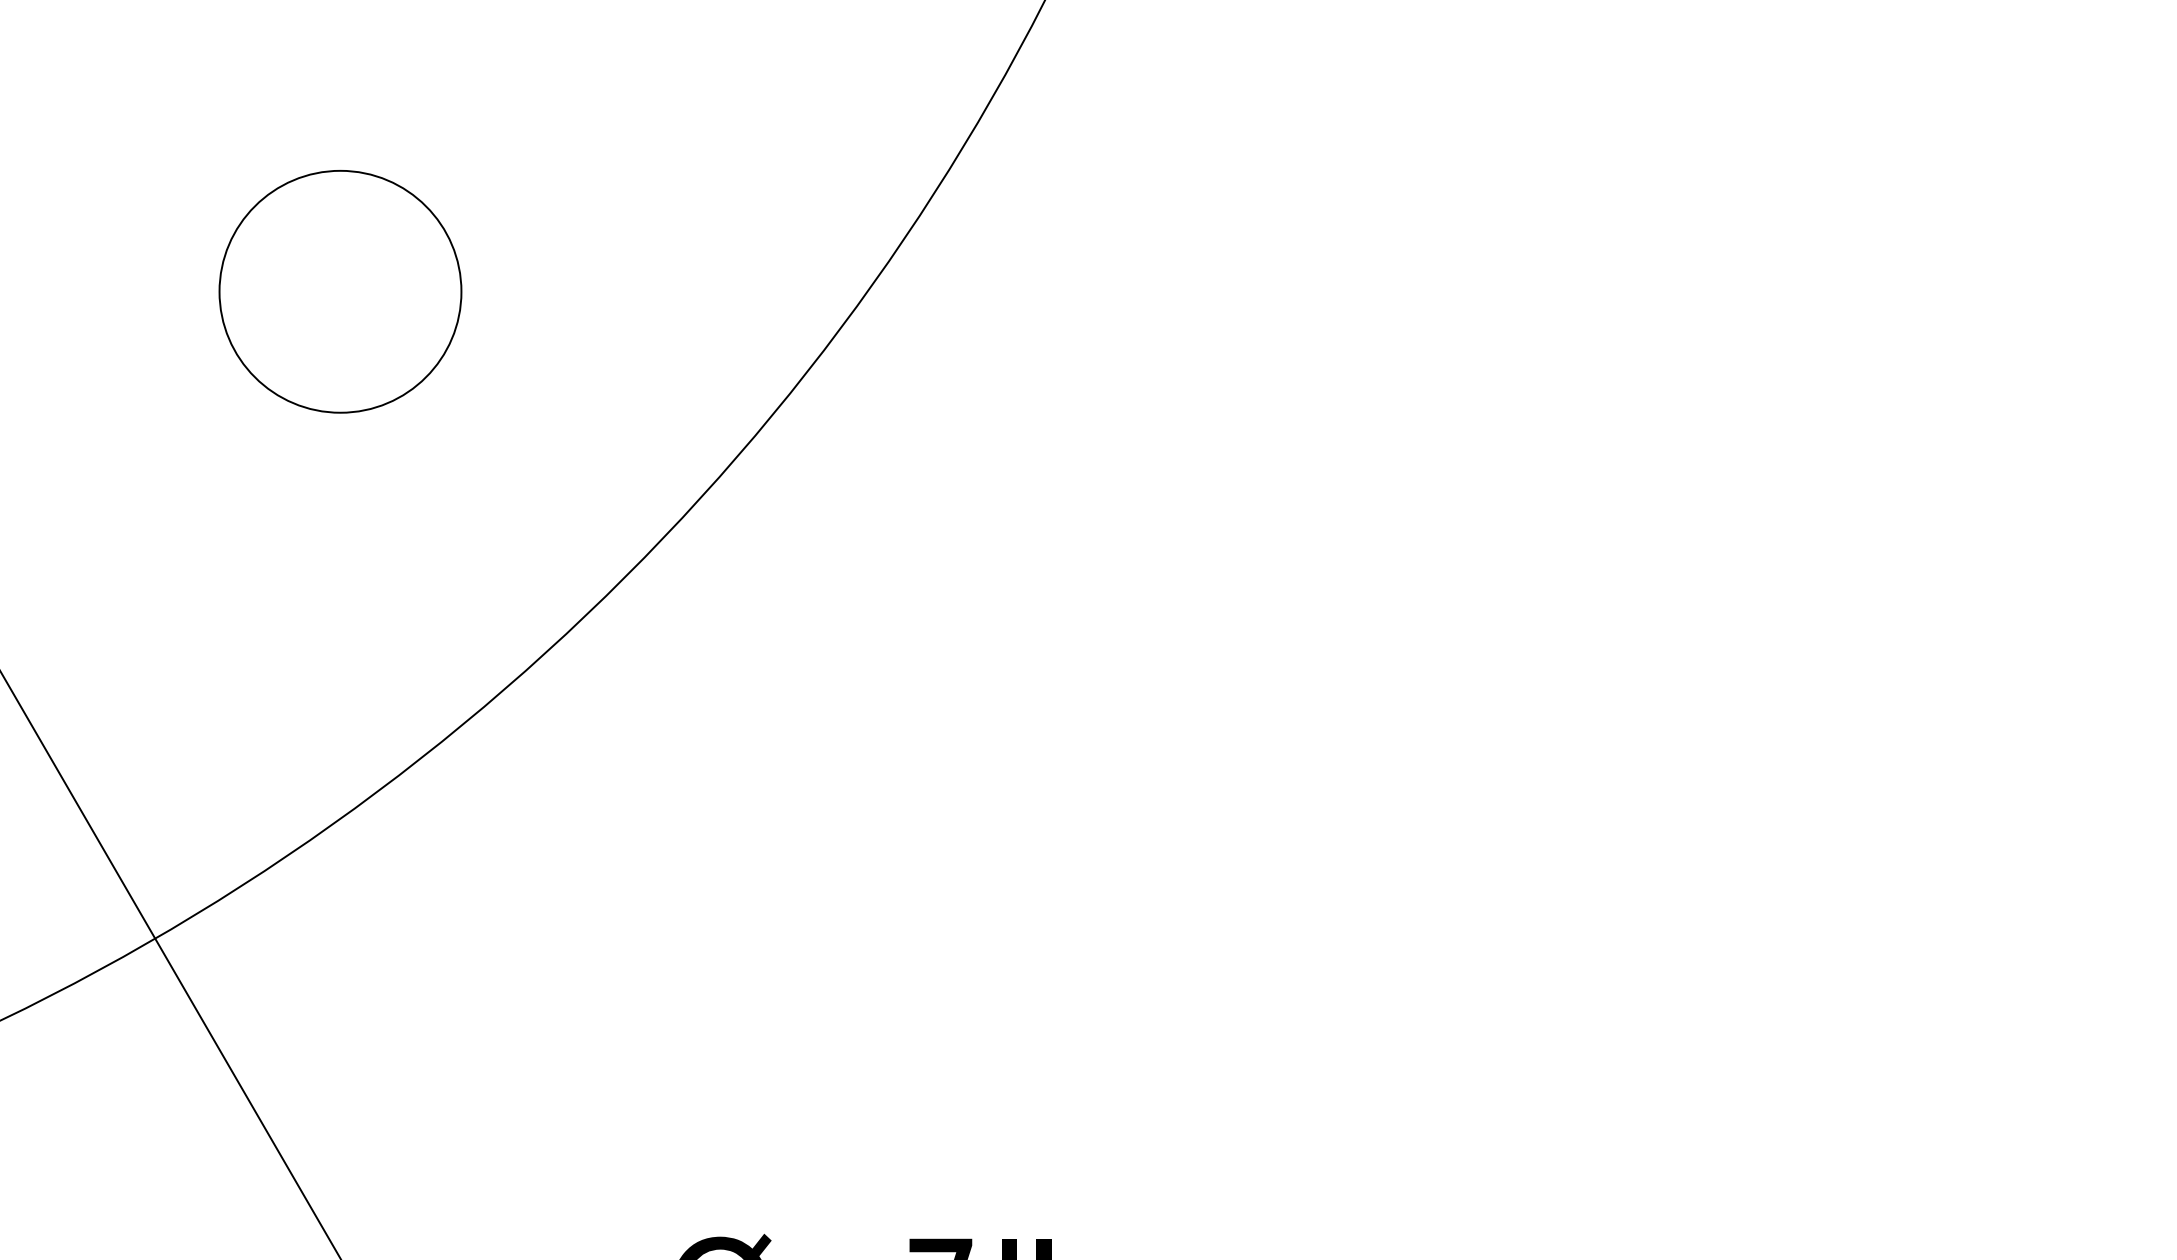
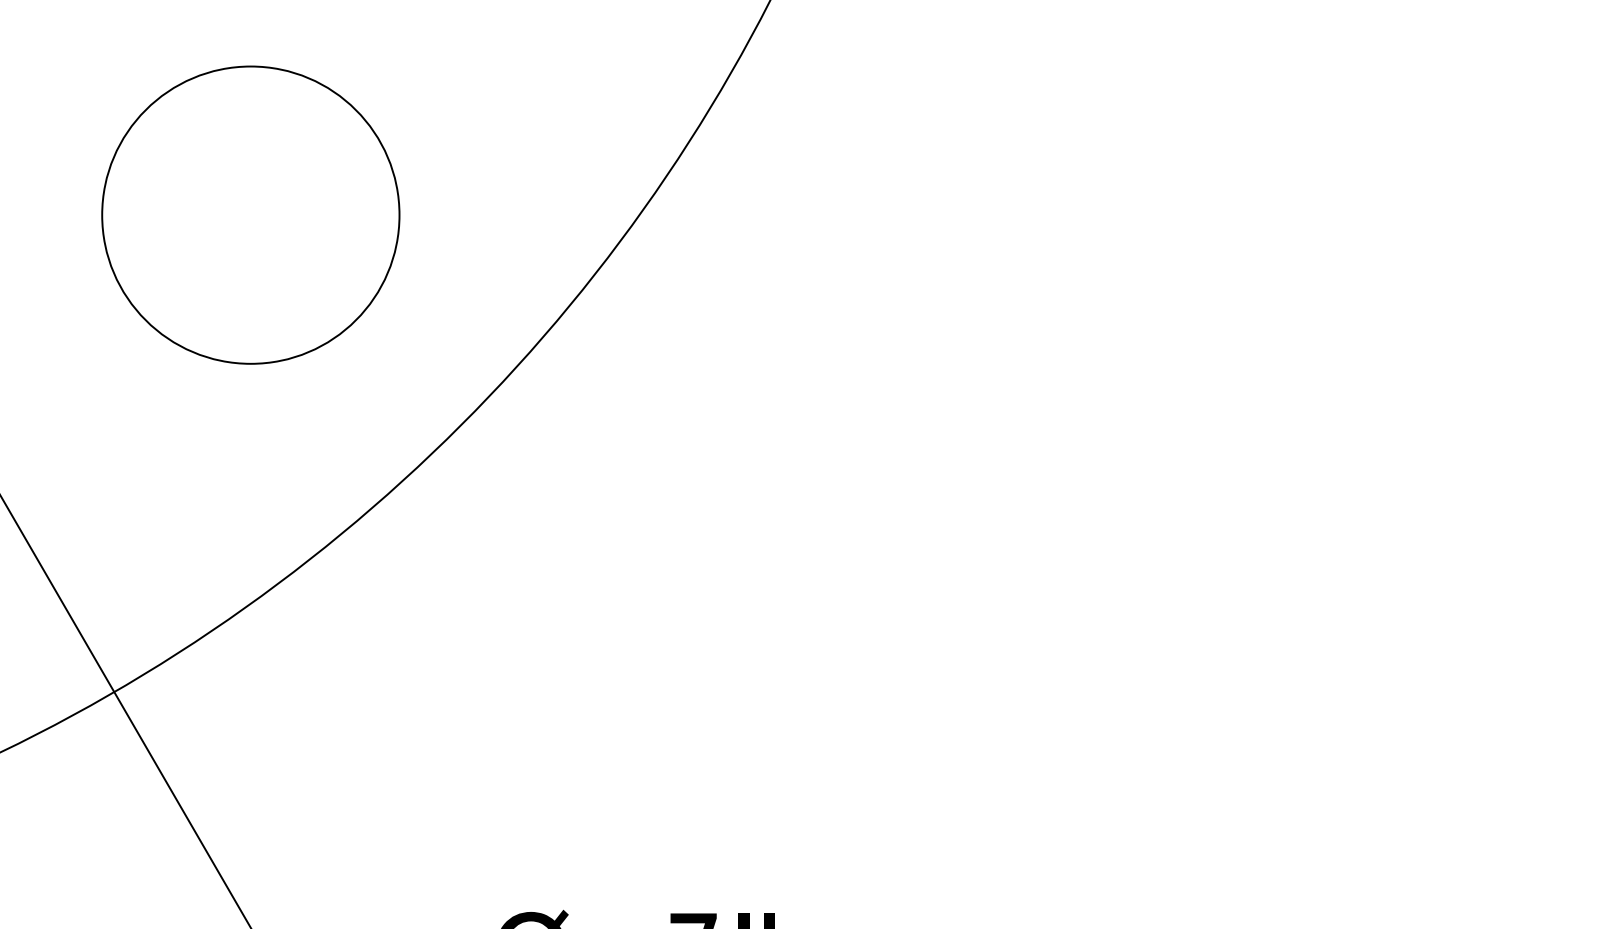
circle: (339, 290) -> (250, 214), size x1.67

